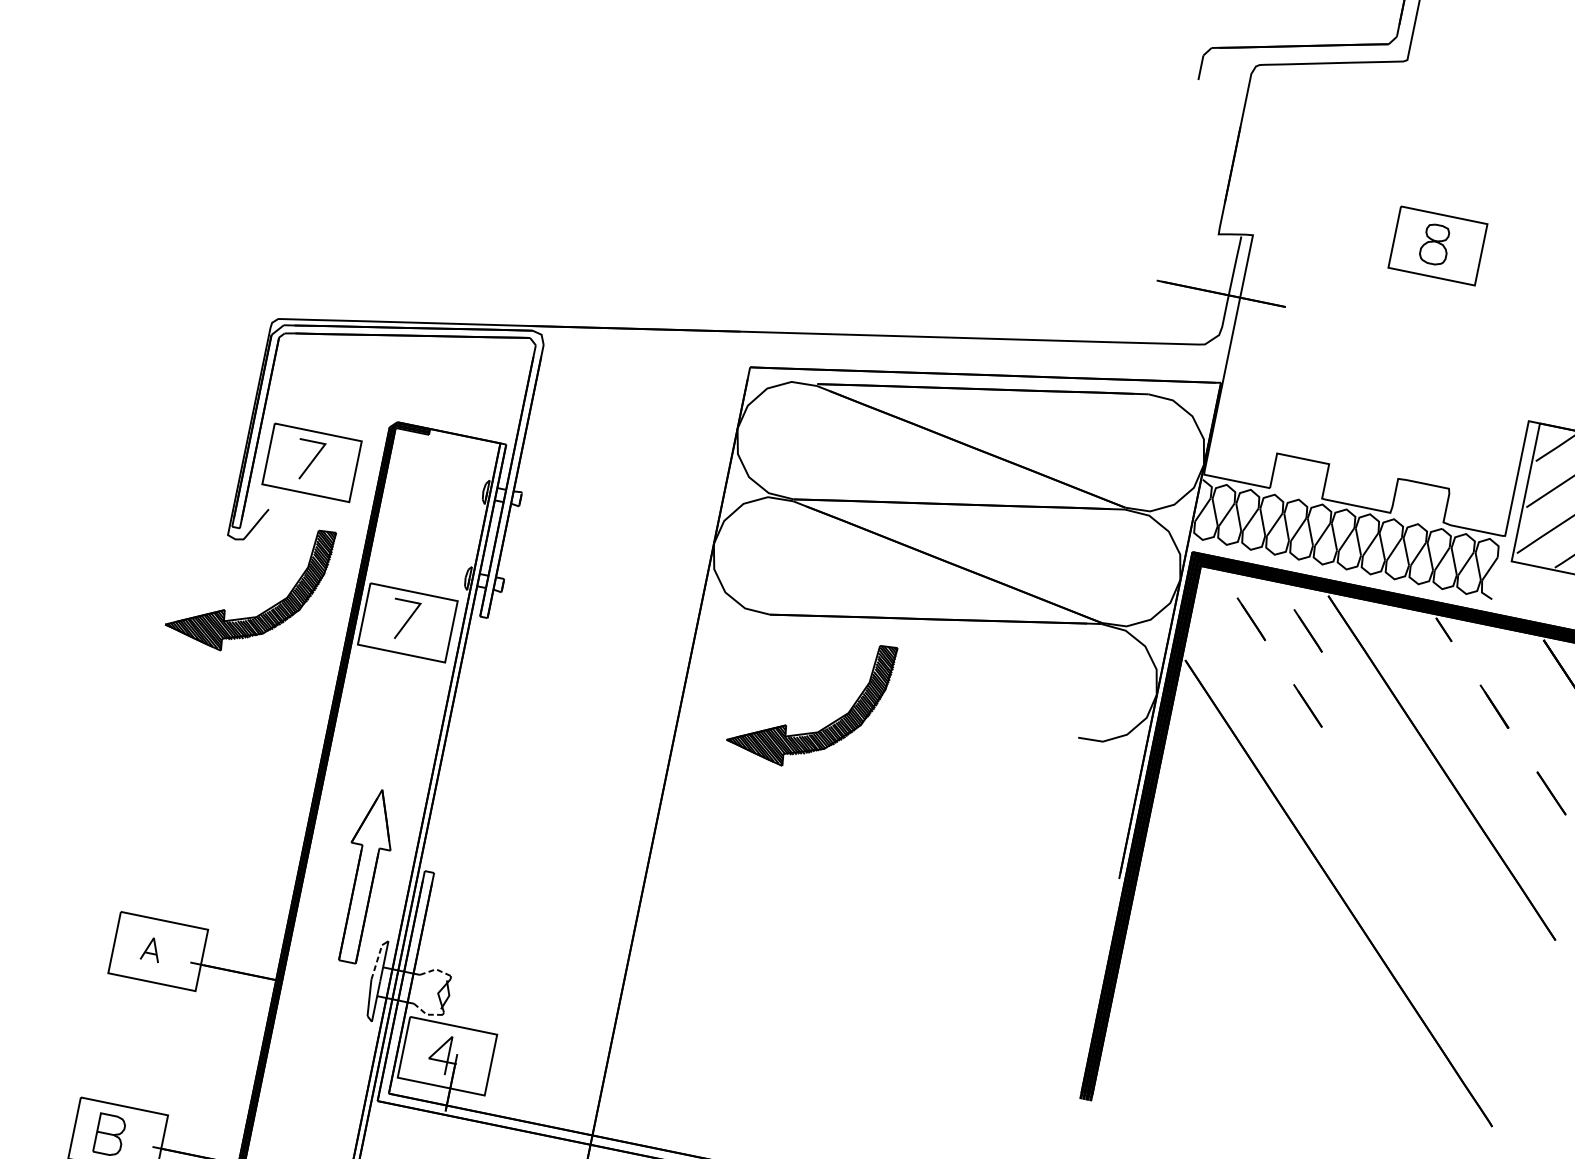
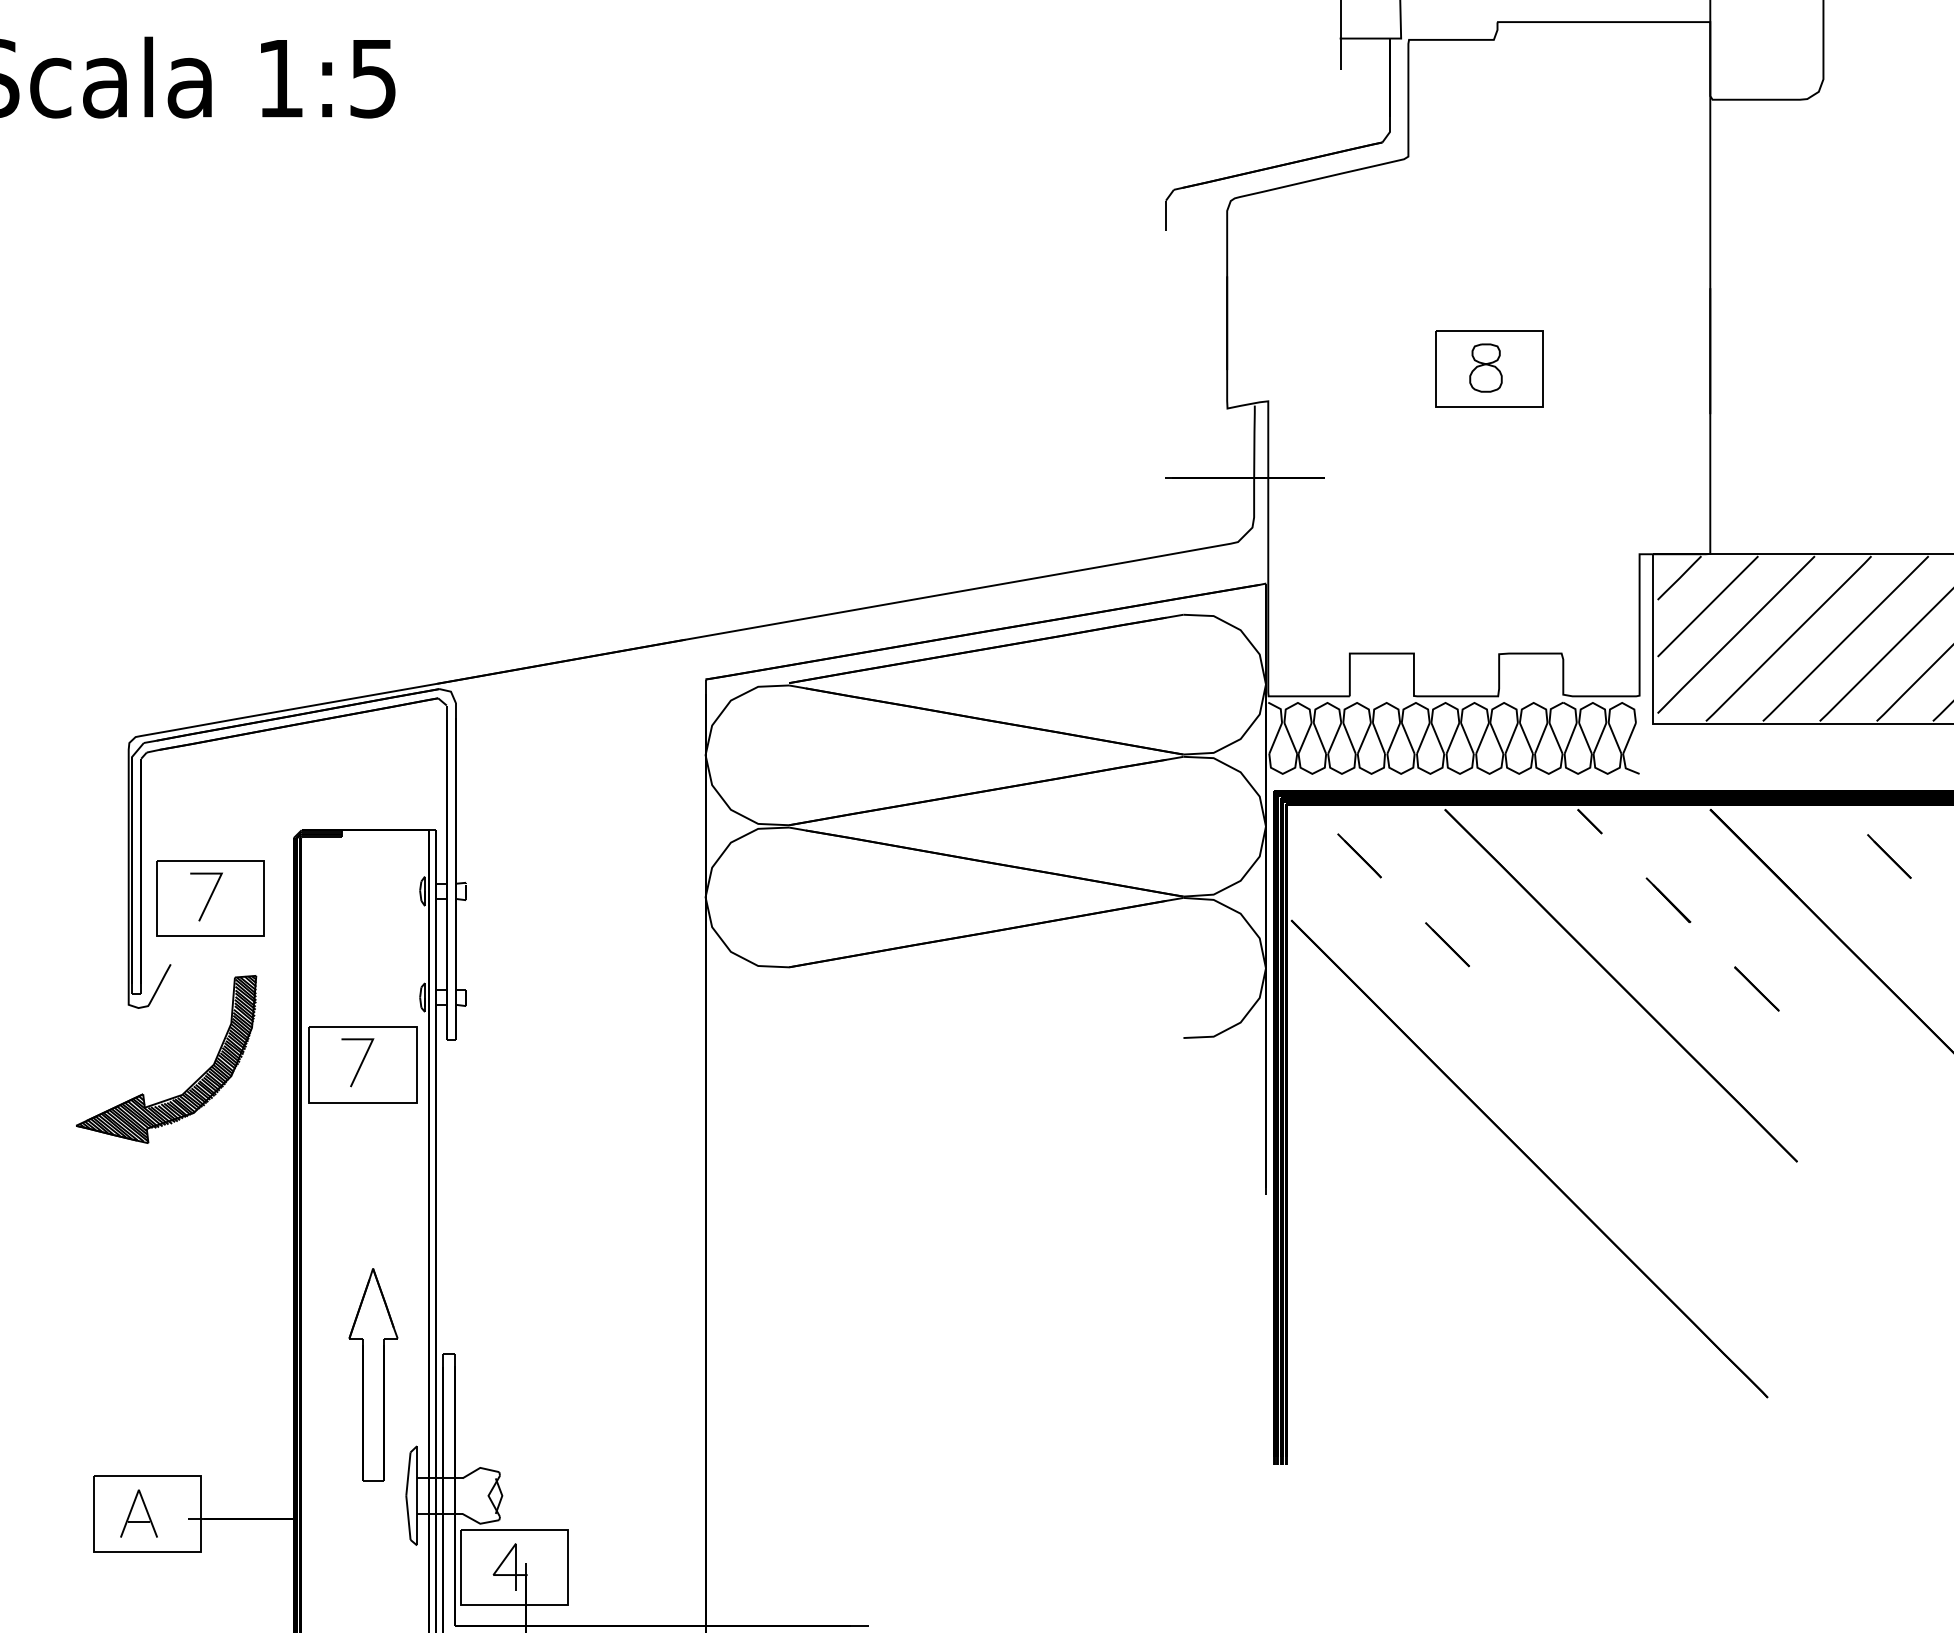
line: (1308, 630) -> (1429, 855), removed
part: (827, 725) -> (883, 1084), removed
part: (151, 949) -> (138, 1513), size x1.67
line: (376, 962) -> (408, 1474), dashed -> solid
line: (436, 969) -> (480, 1467), dashed -> solid
line: (427, 1014) -> (480, 1523), dashed -> solid

